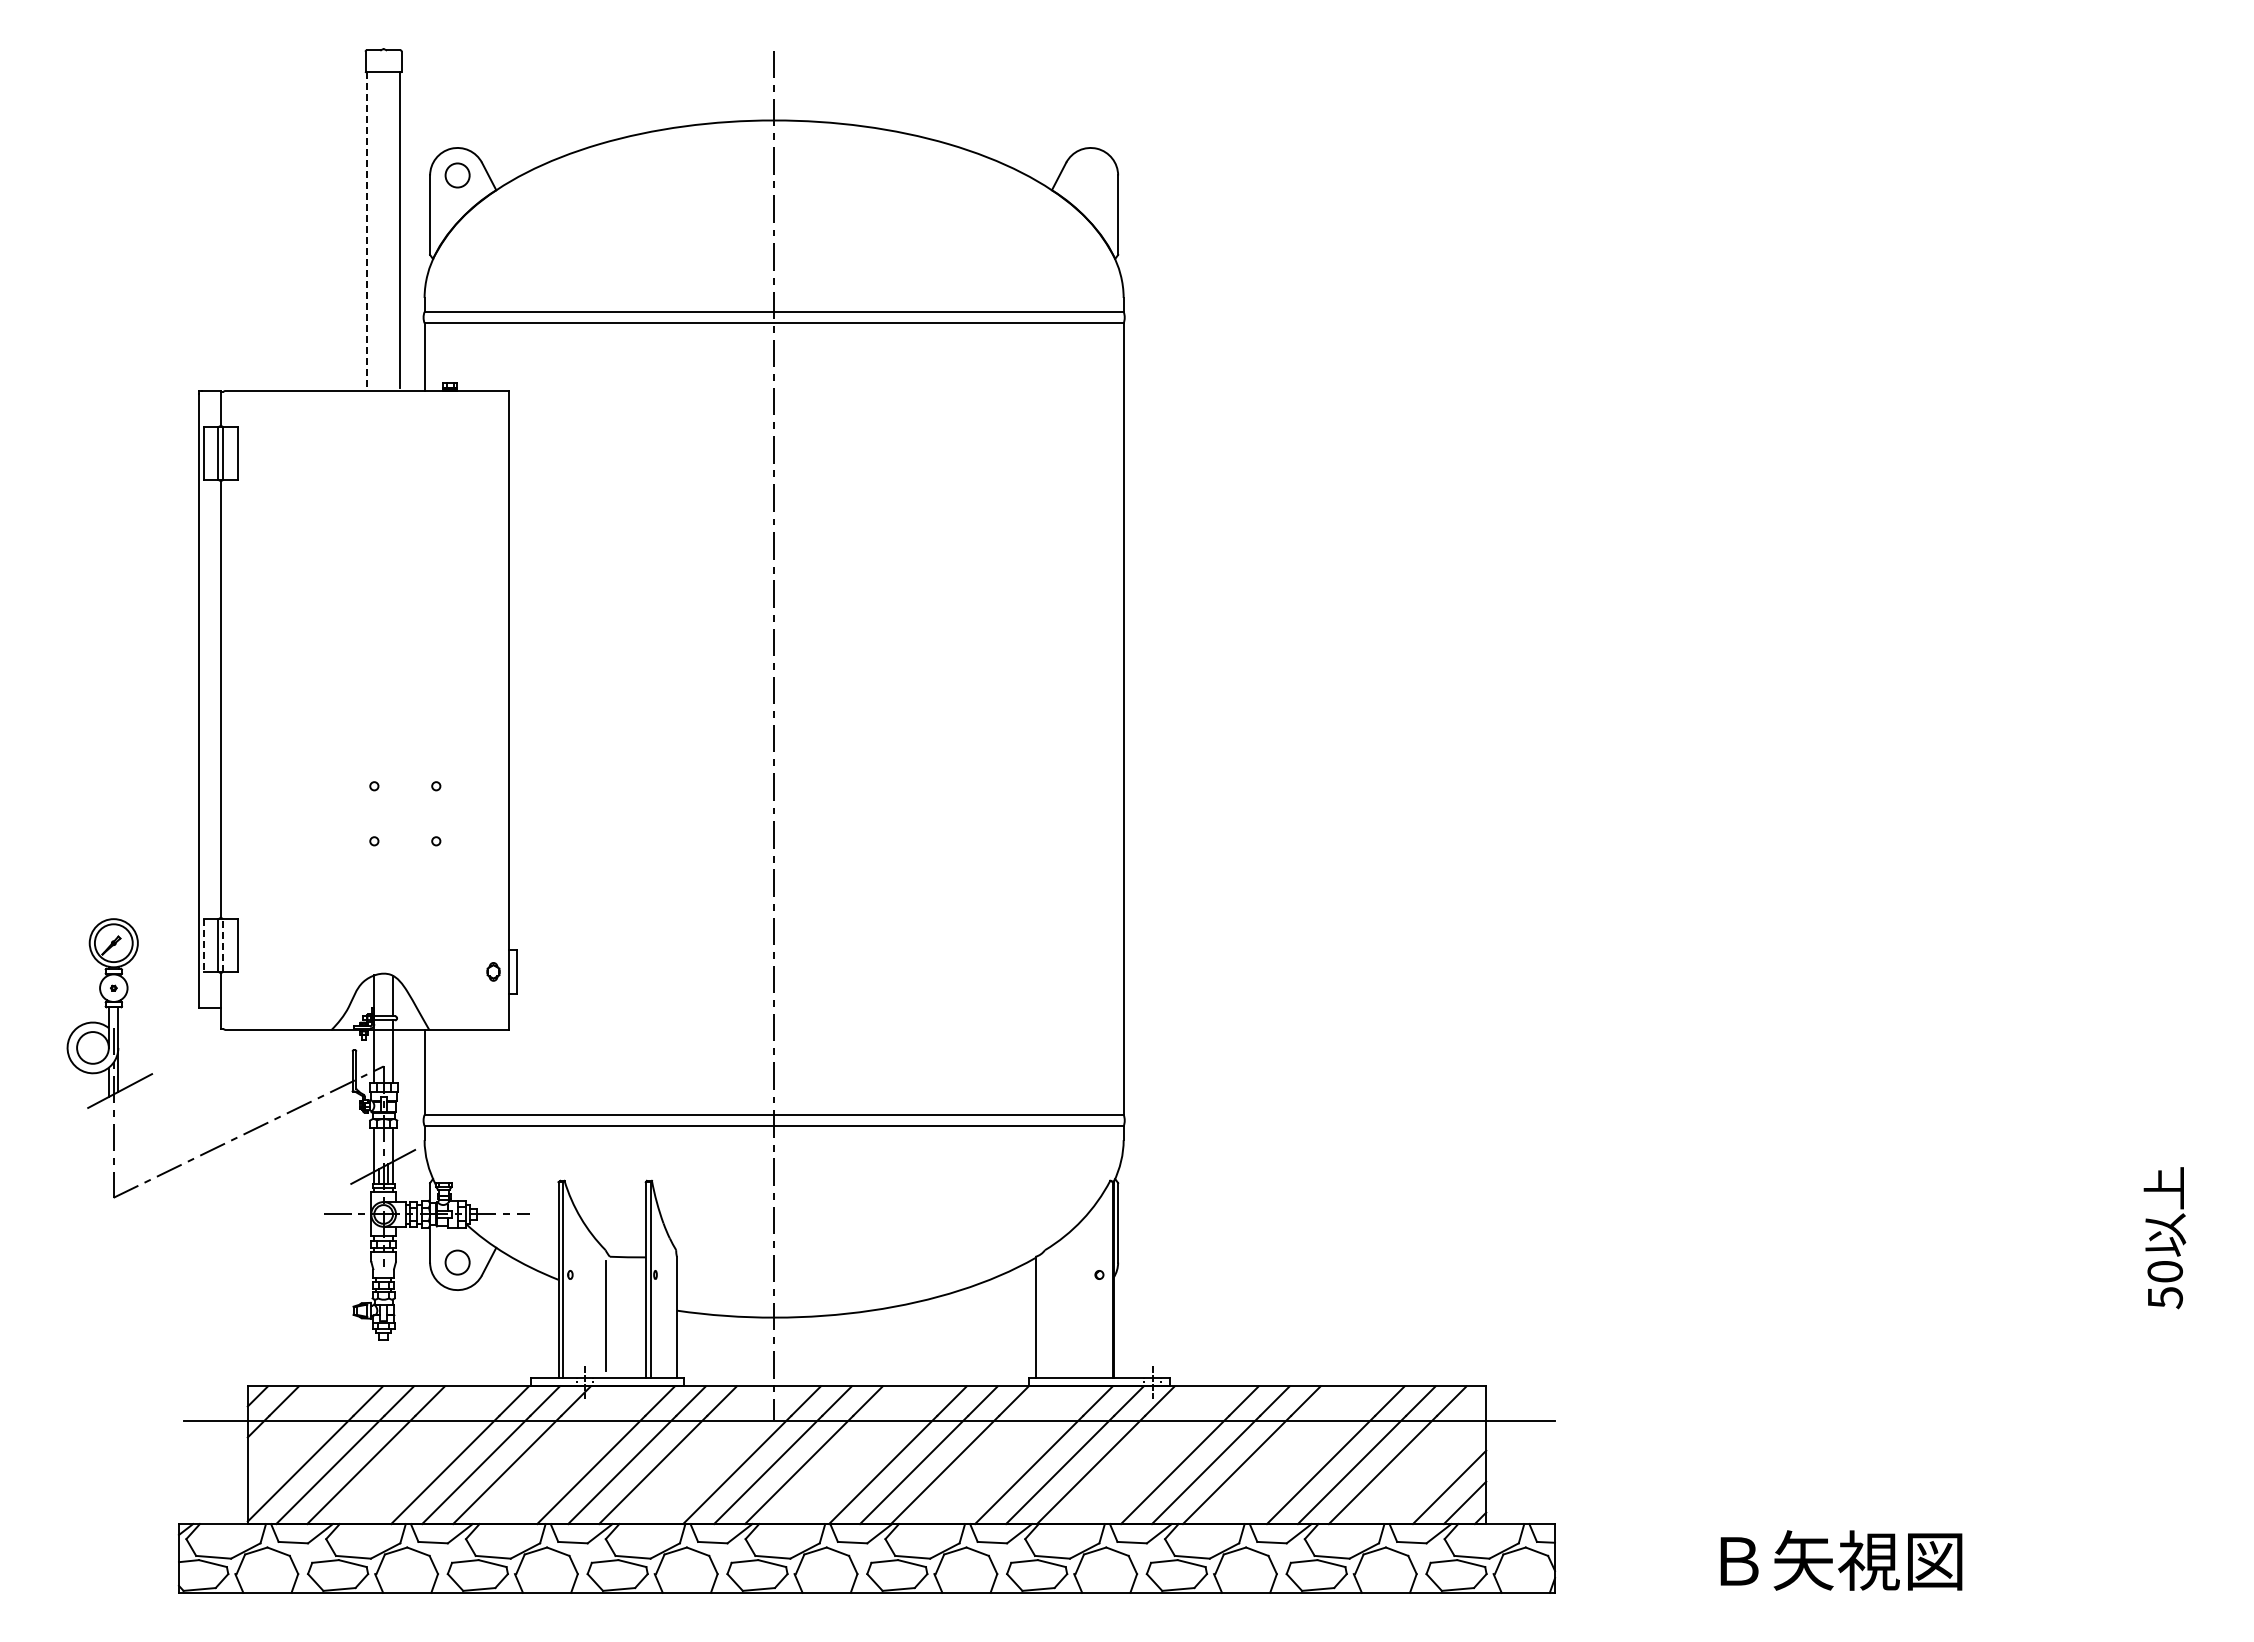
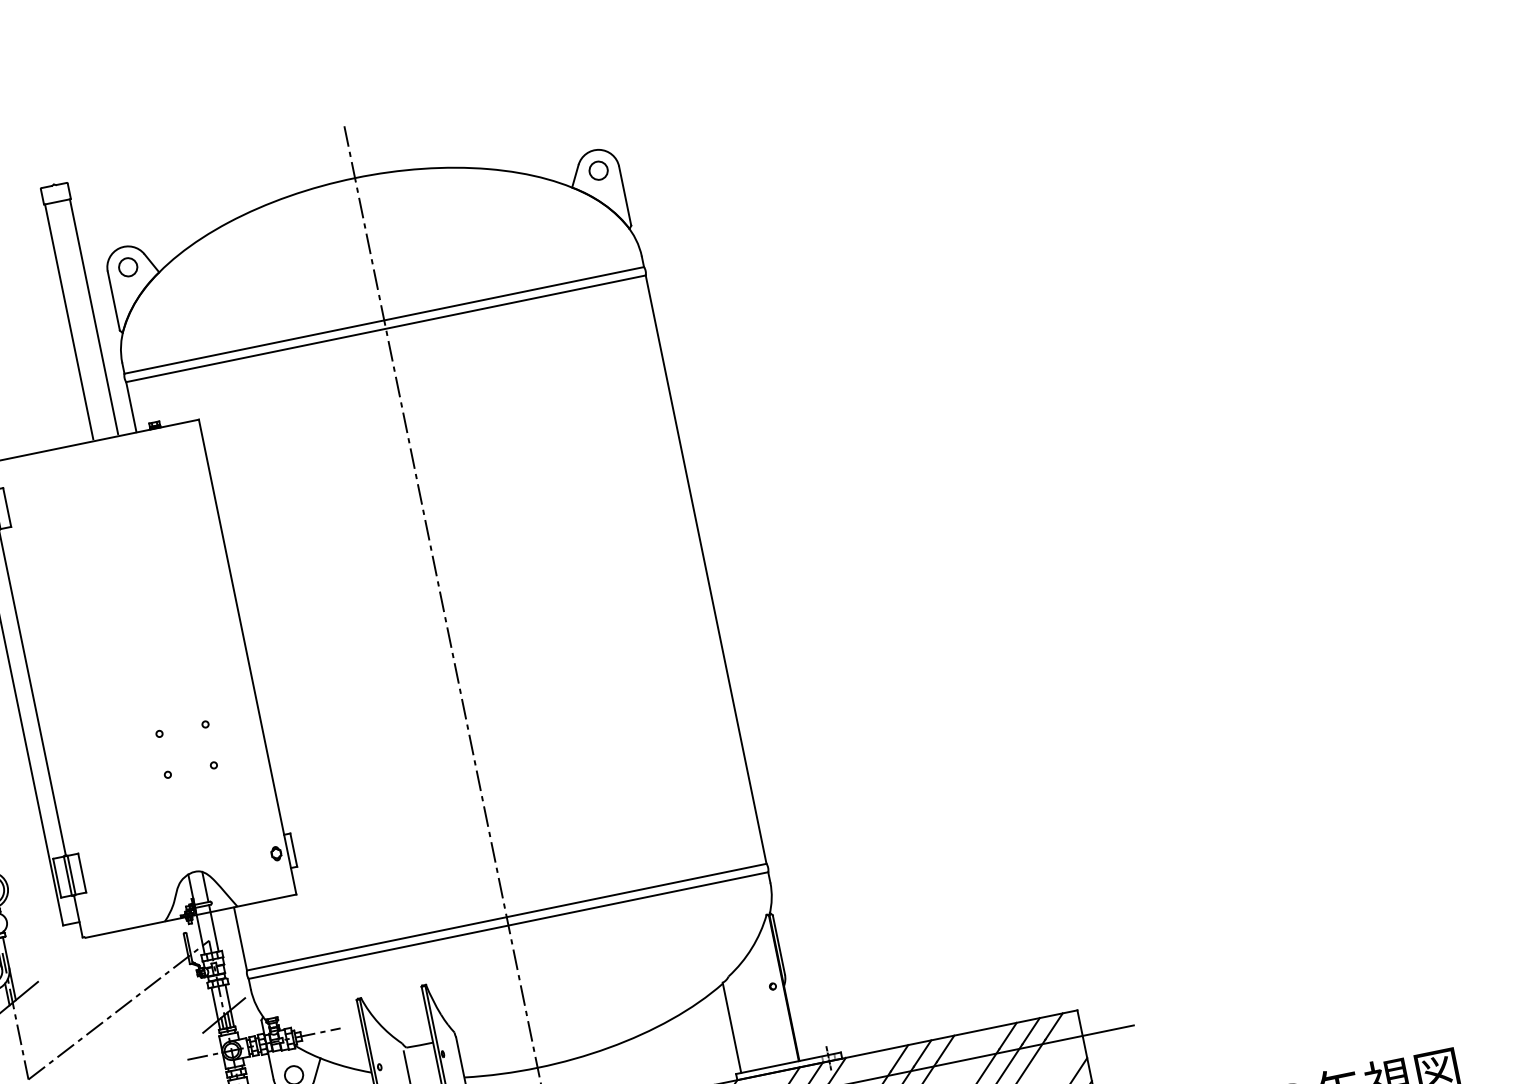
circle: (1090, 175) -> (598, 170), added
line: (366, 230) -> (68, 322), dashed -> solid
line: (223, 944) -> (71, 874), dashed -> solid
line: (204, 945) -> (57, 878), dashed -> solid

